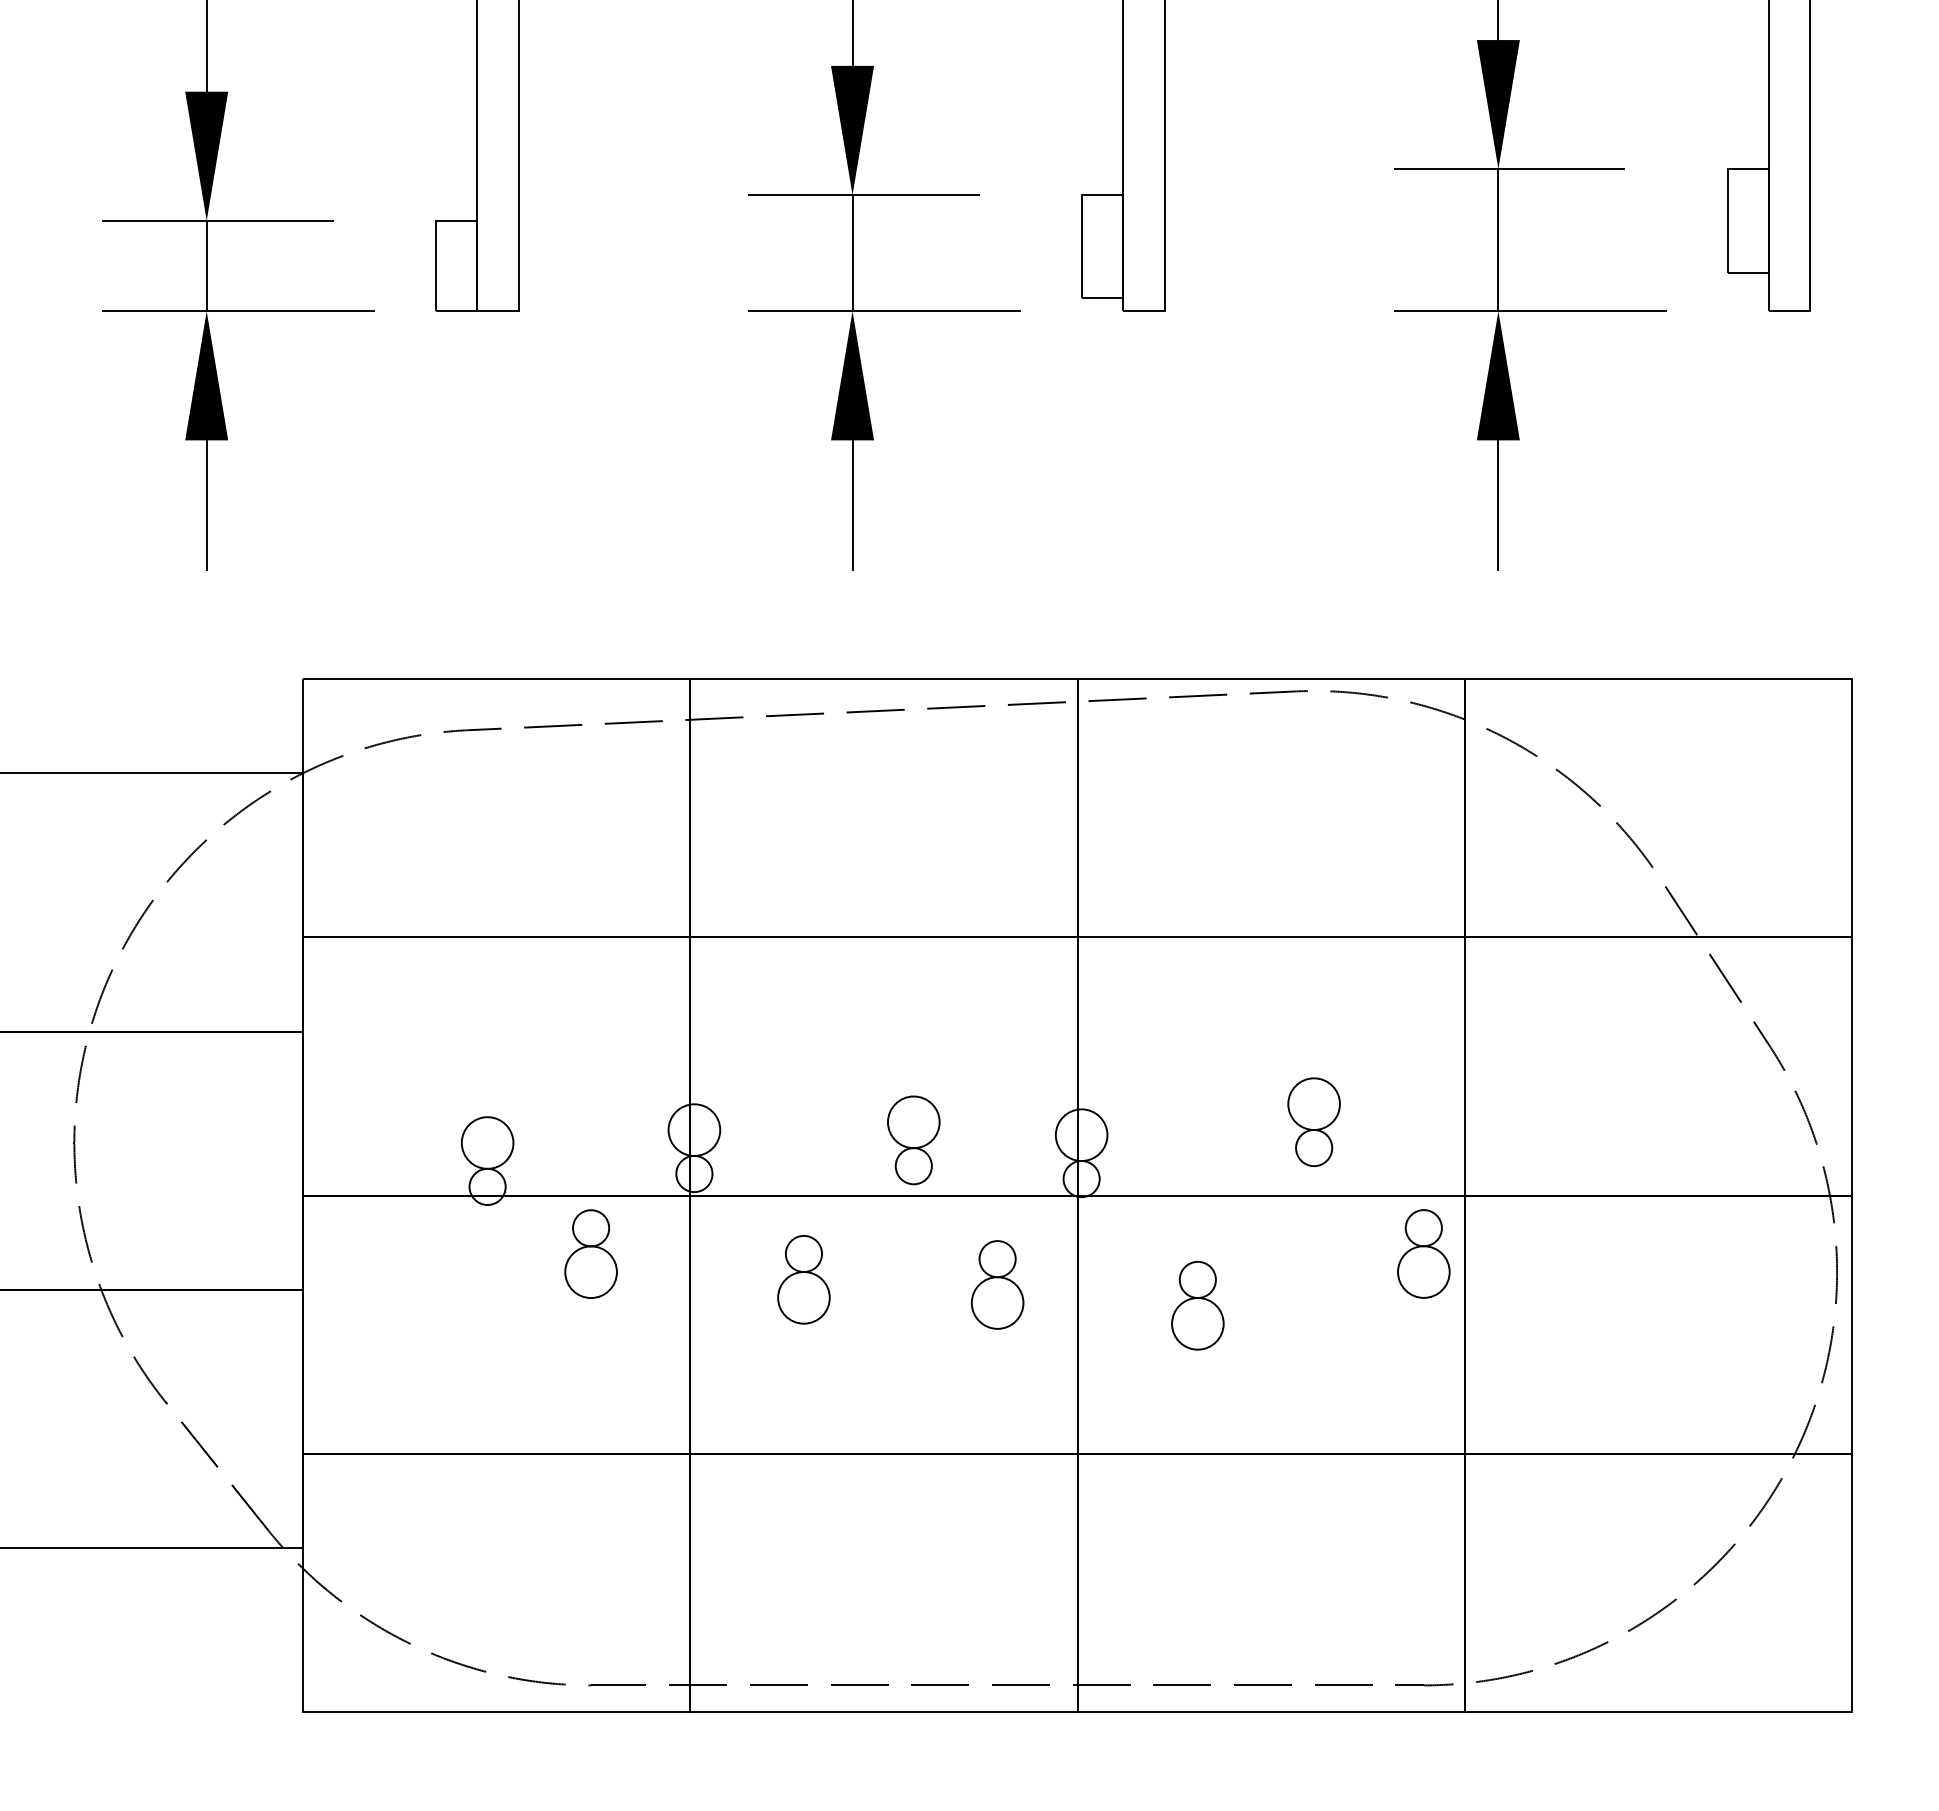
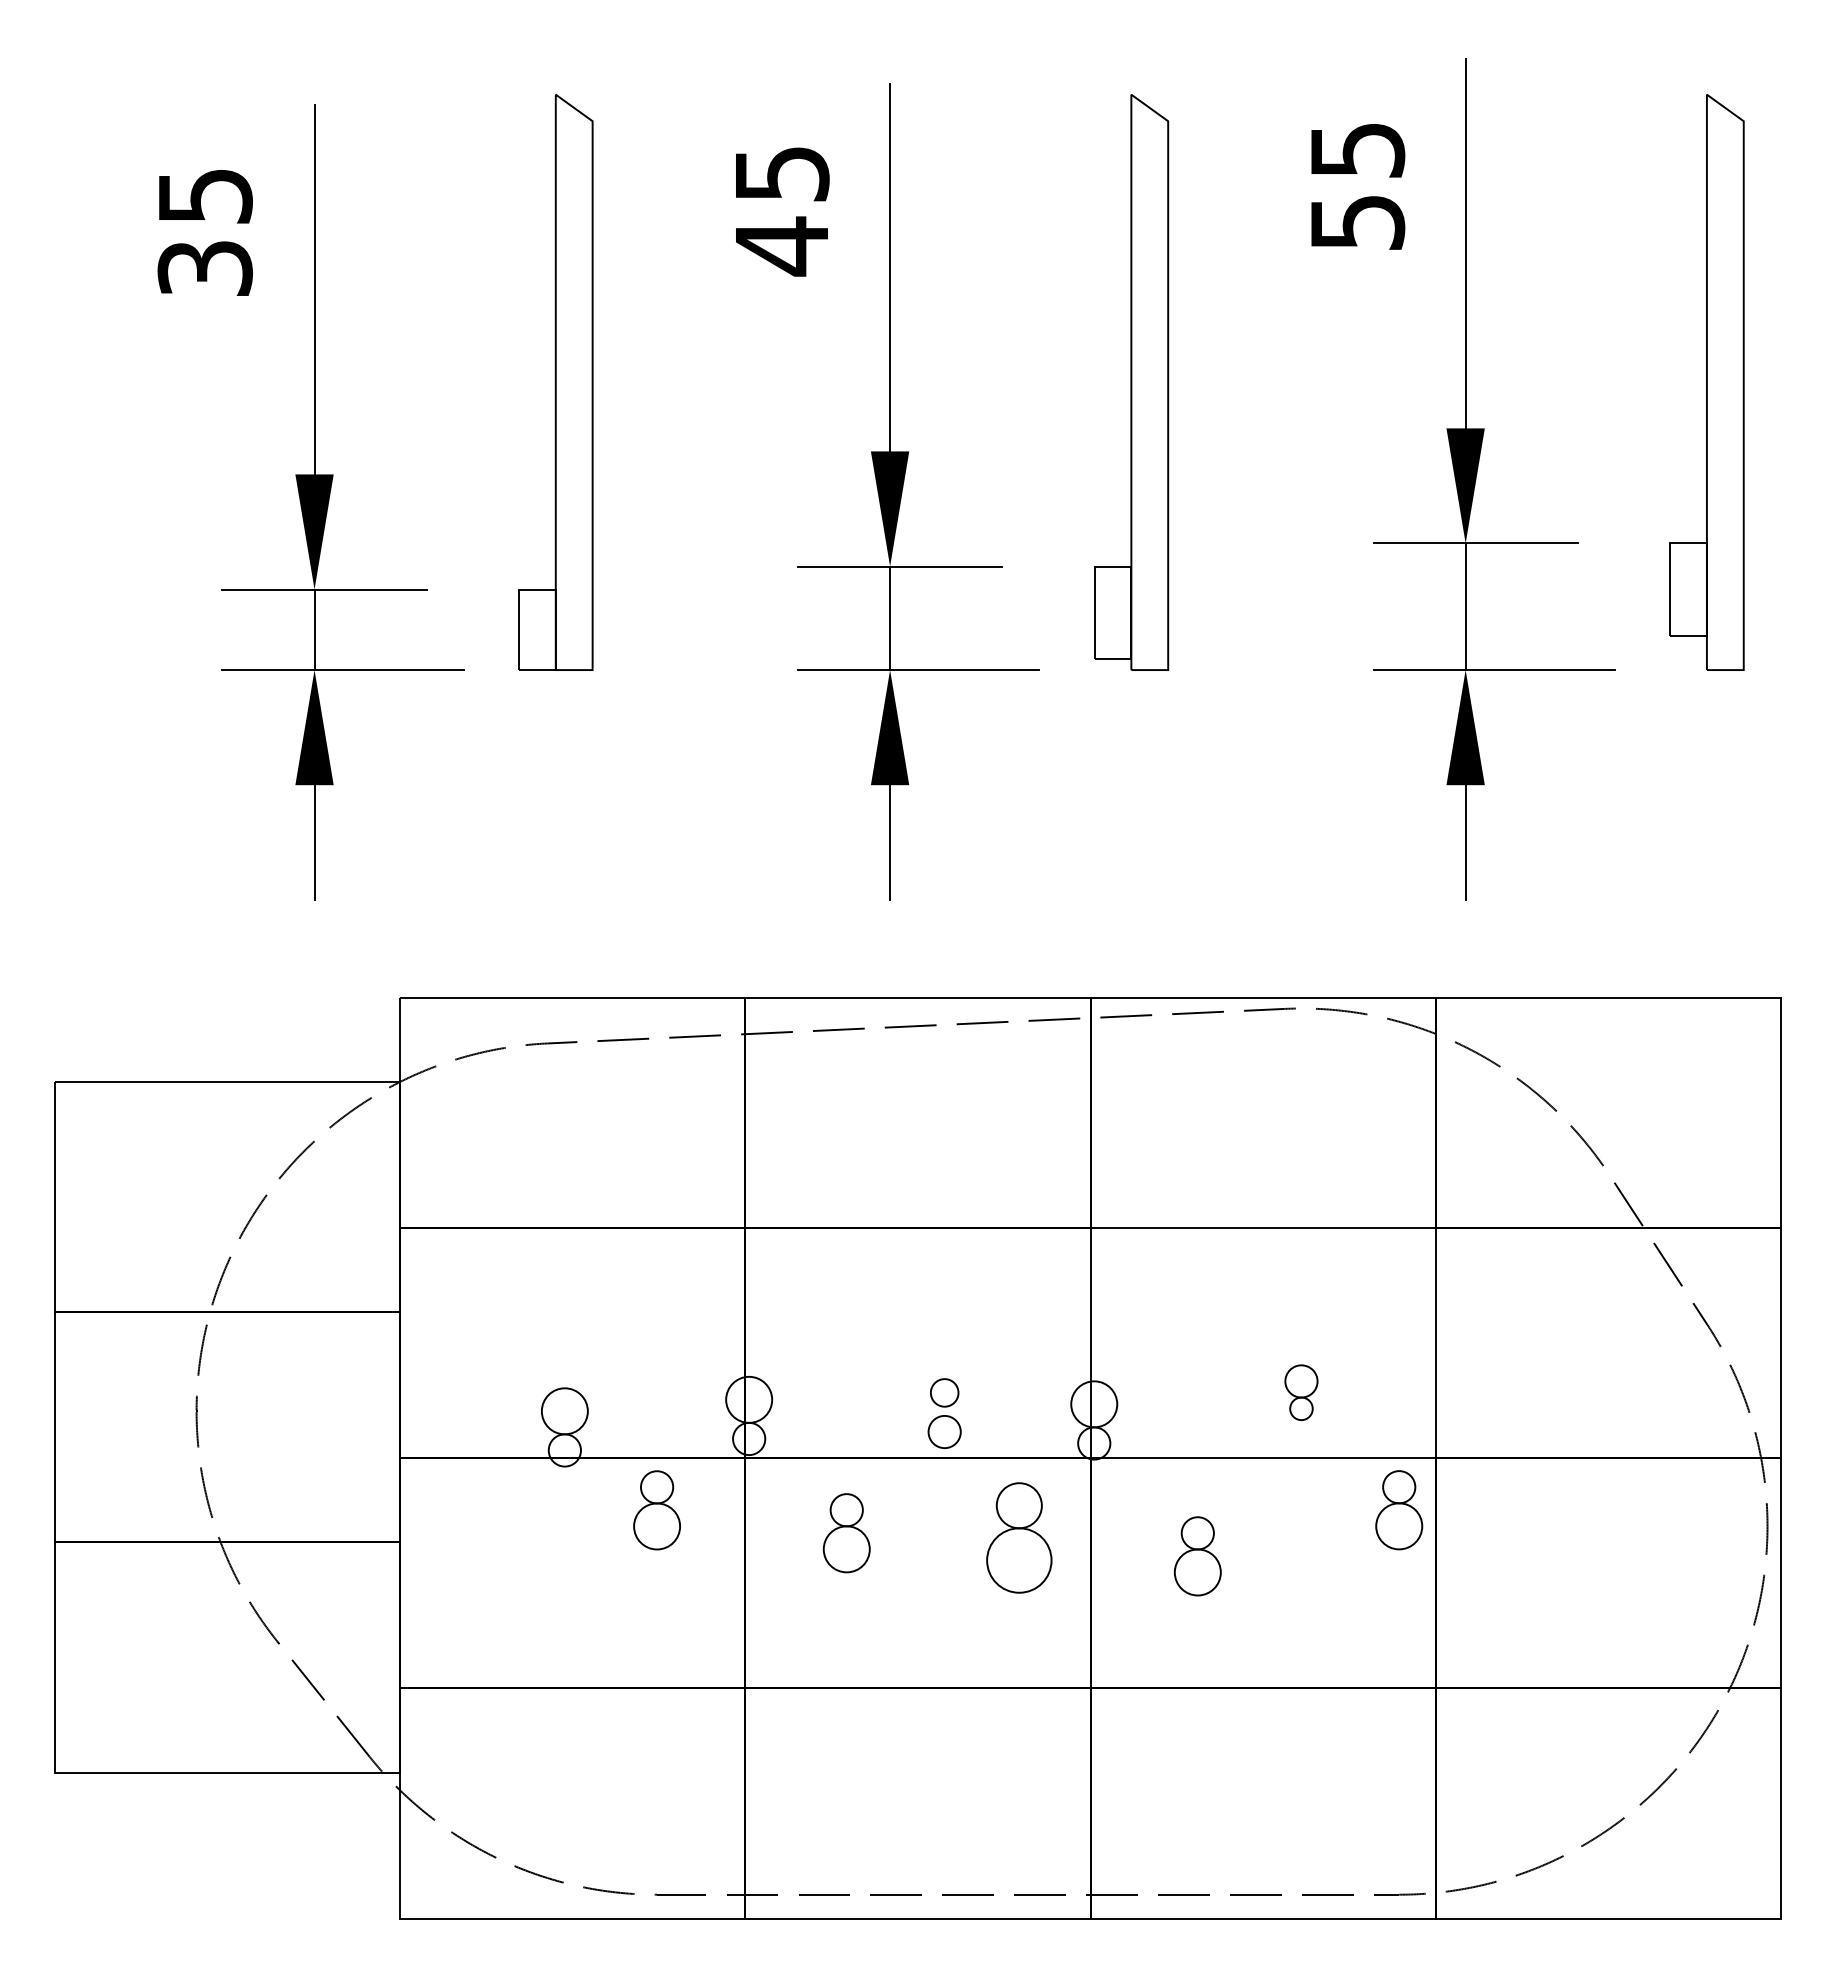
circle: (913, 1121) -> (944, 1392), size x0.6
part: (1314, 1121) -> (1301, 1392), size x0.7
part: (997, 1284) -> (1019, 1537), size x1.4

